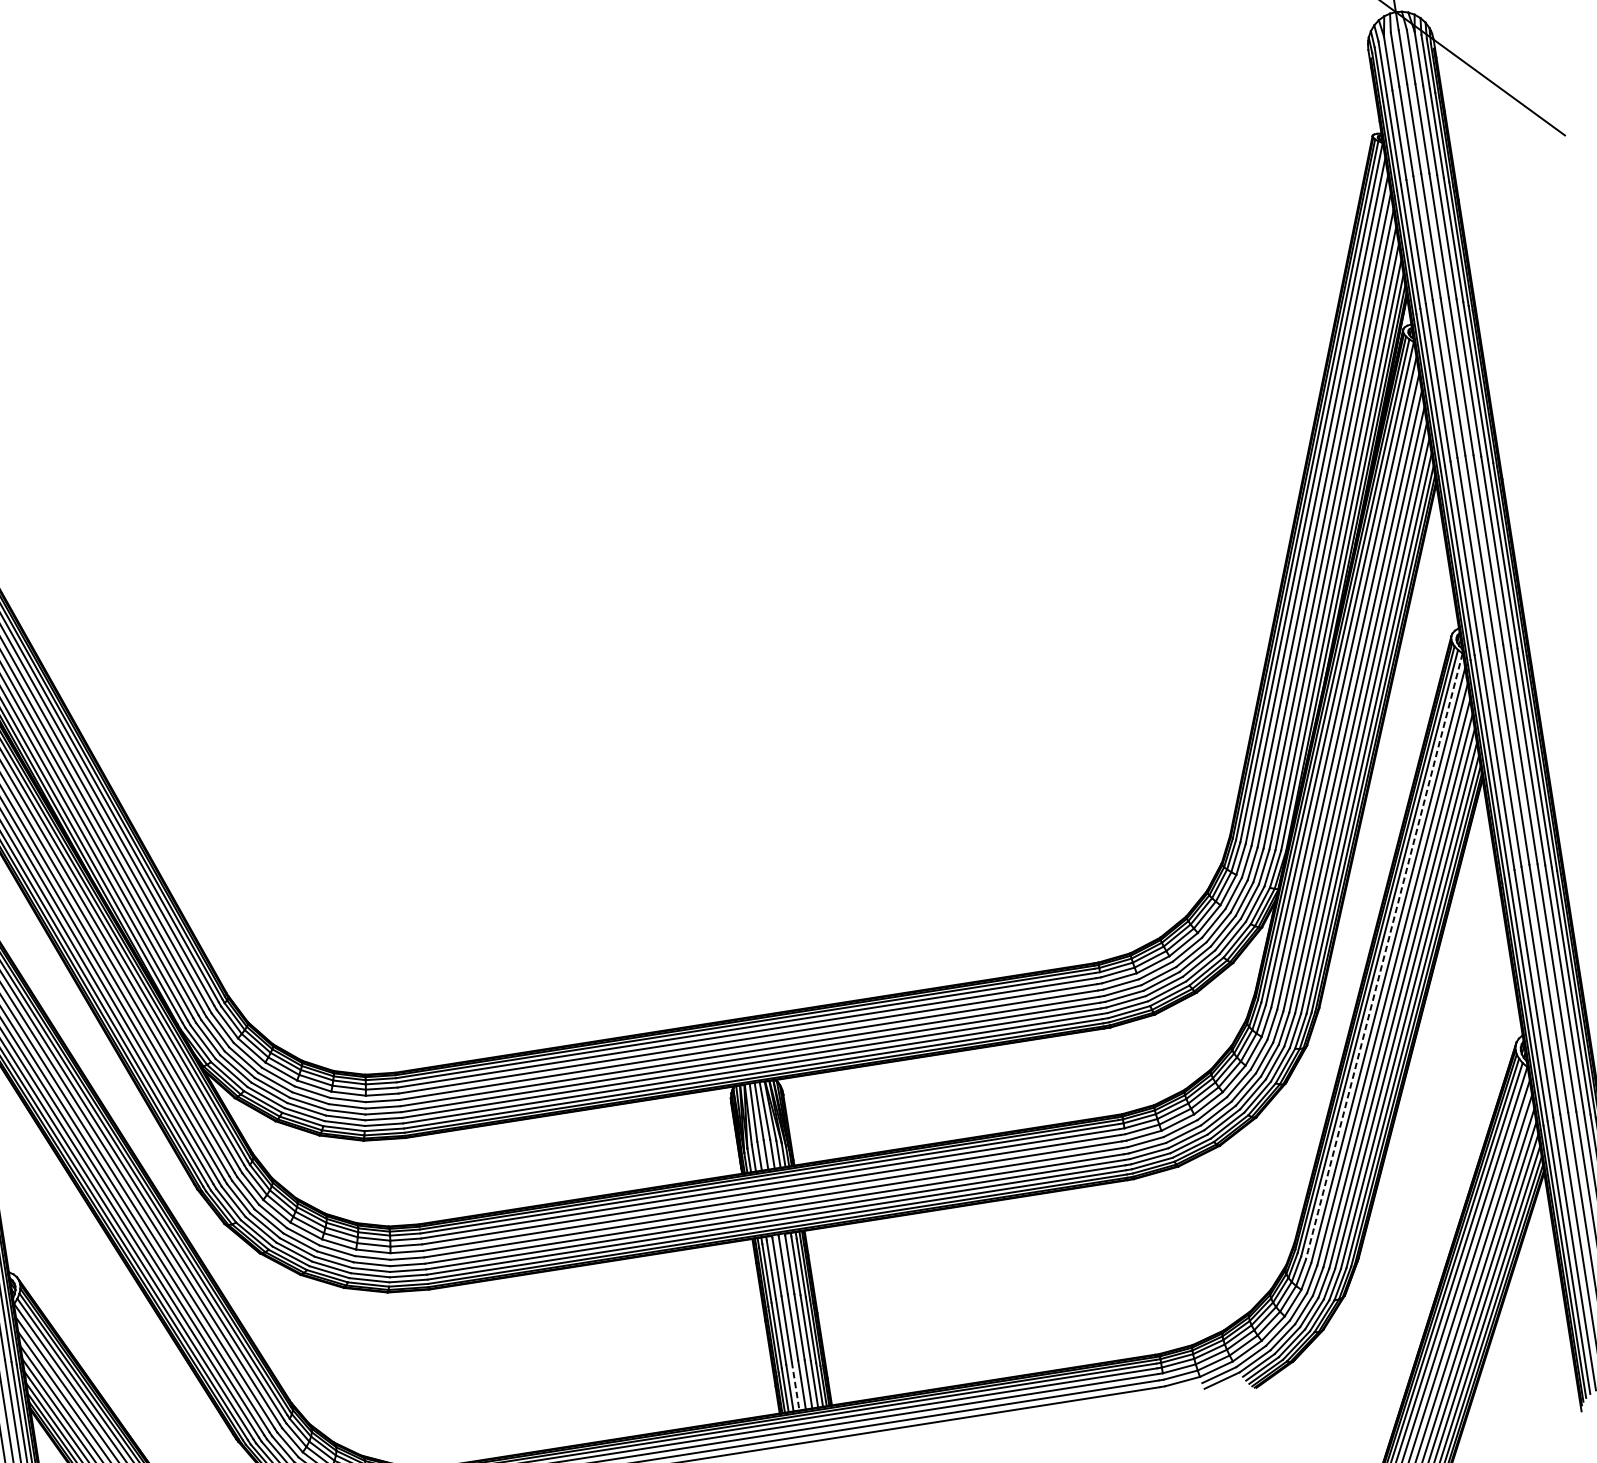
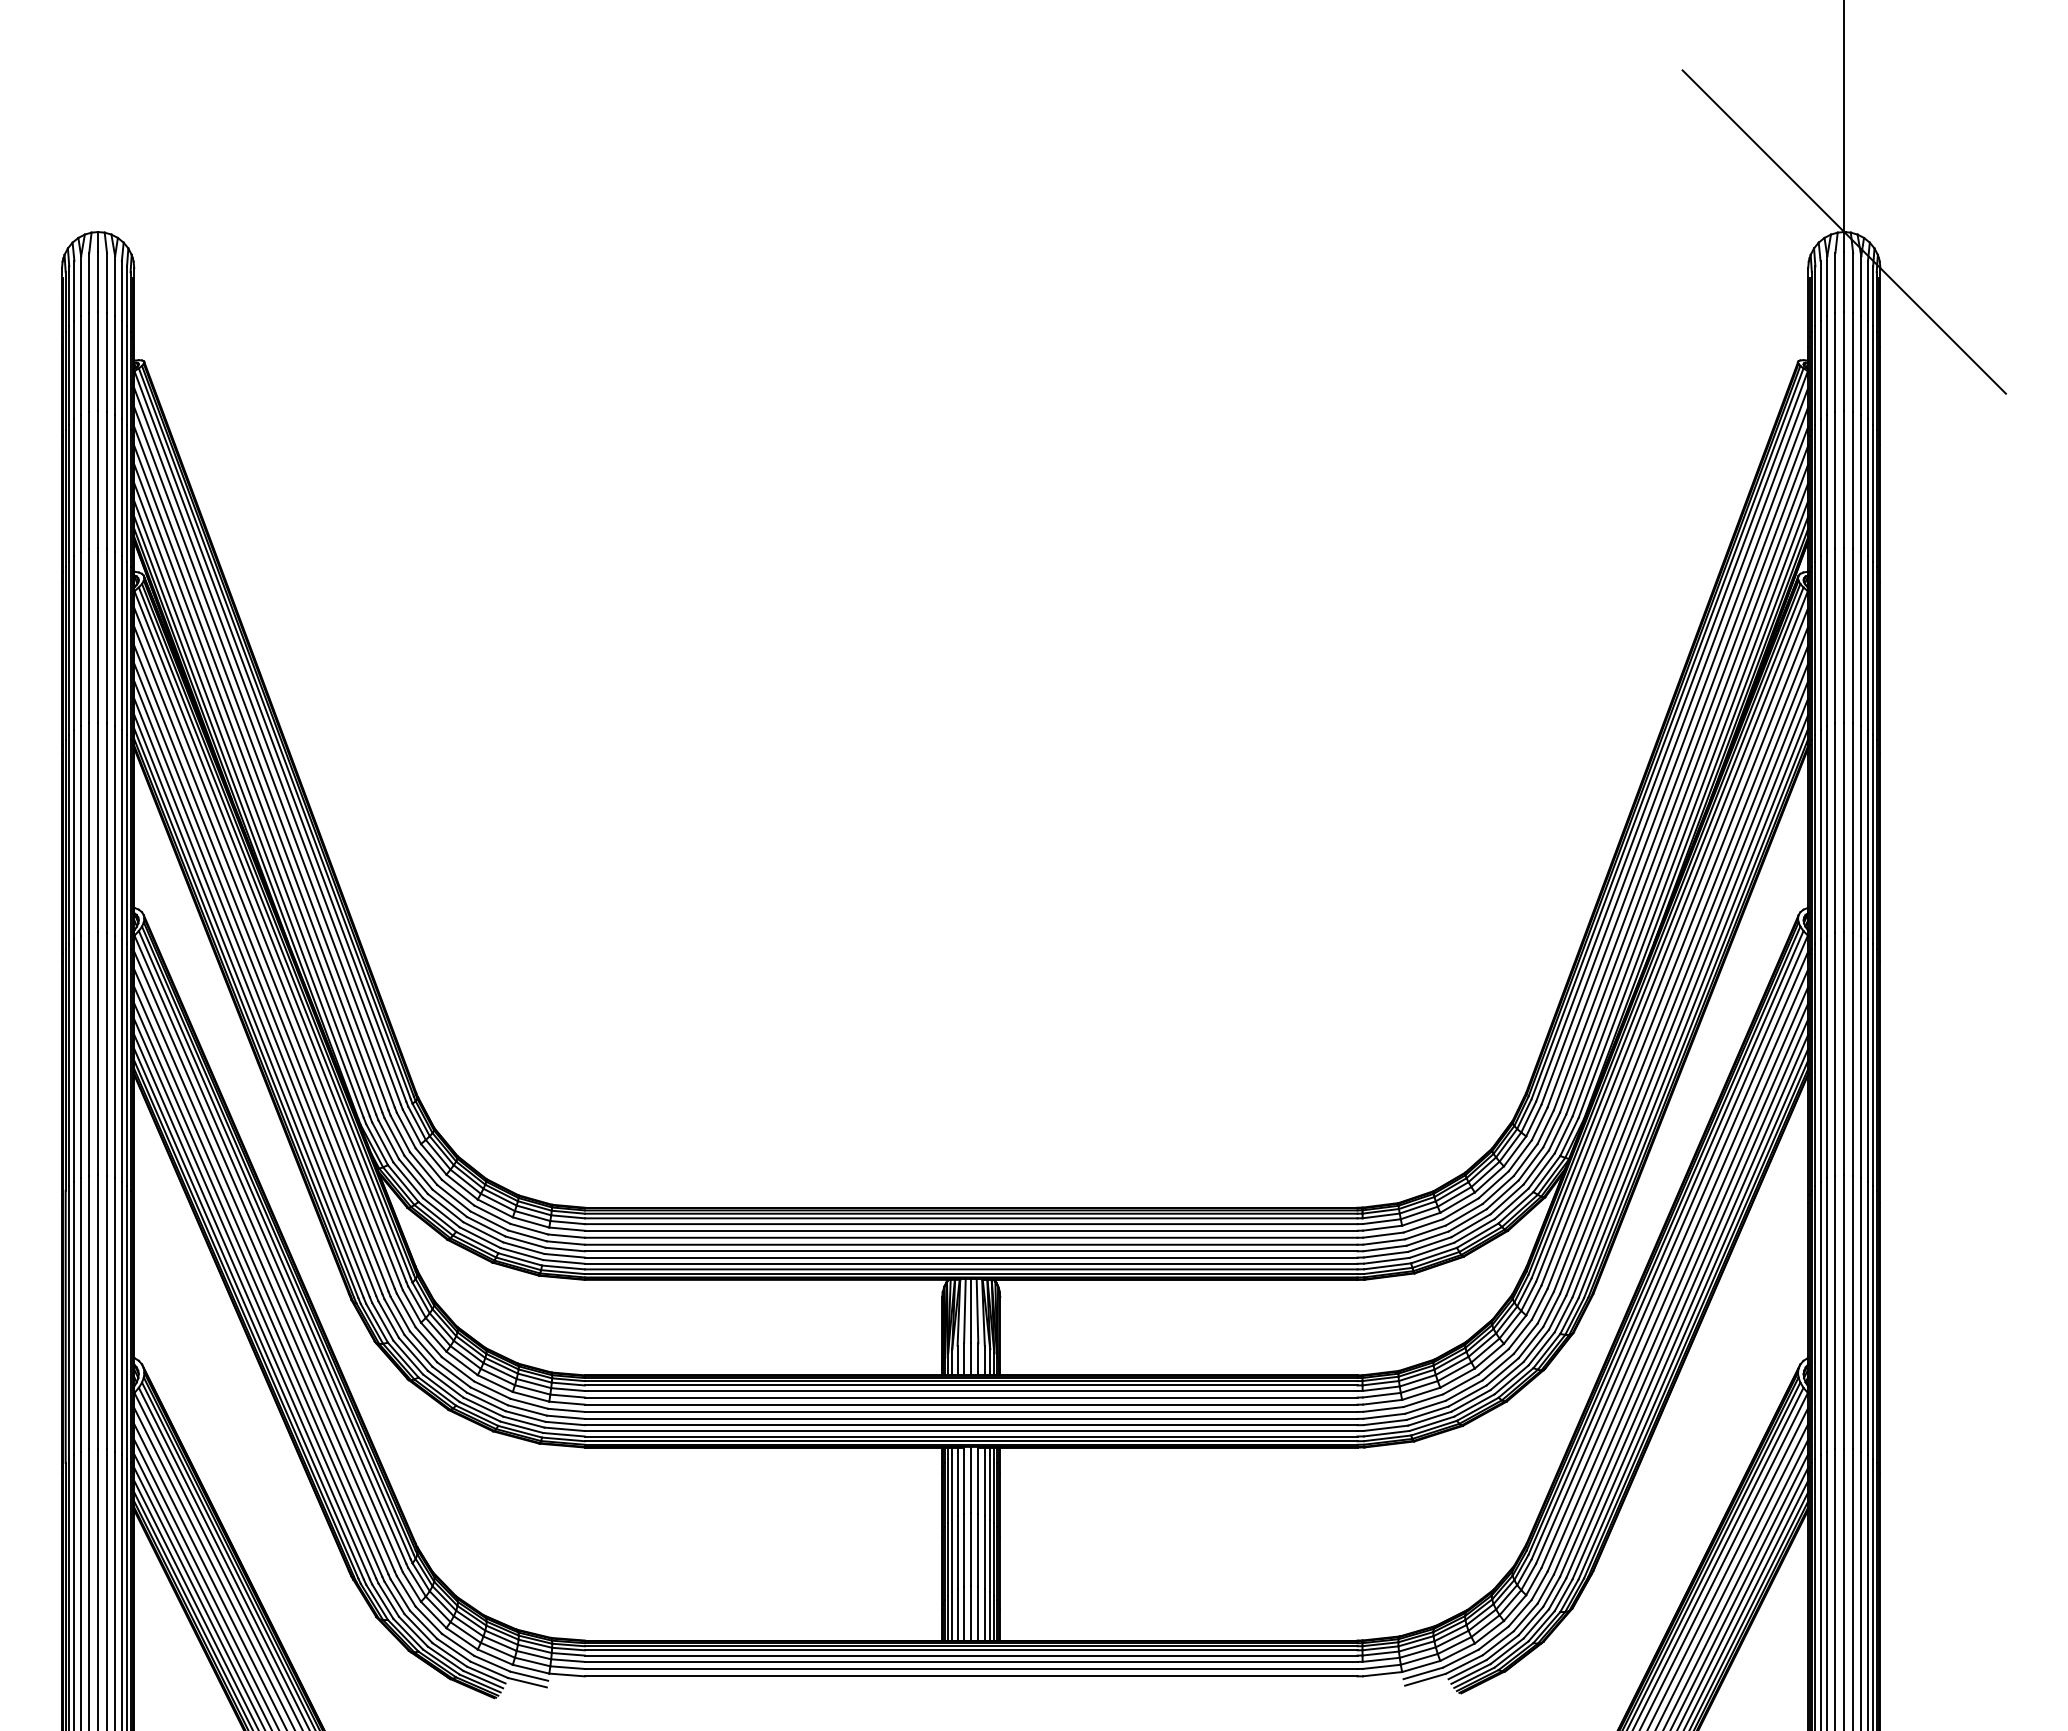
line: (1383, 957) -> (1671, 1250), dashed -> solid
line: (795, 1385) -> (964, 1613), dashed -> solid

